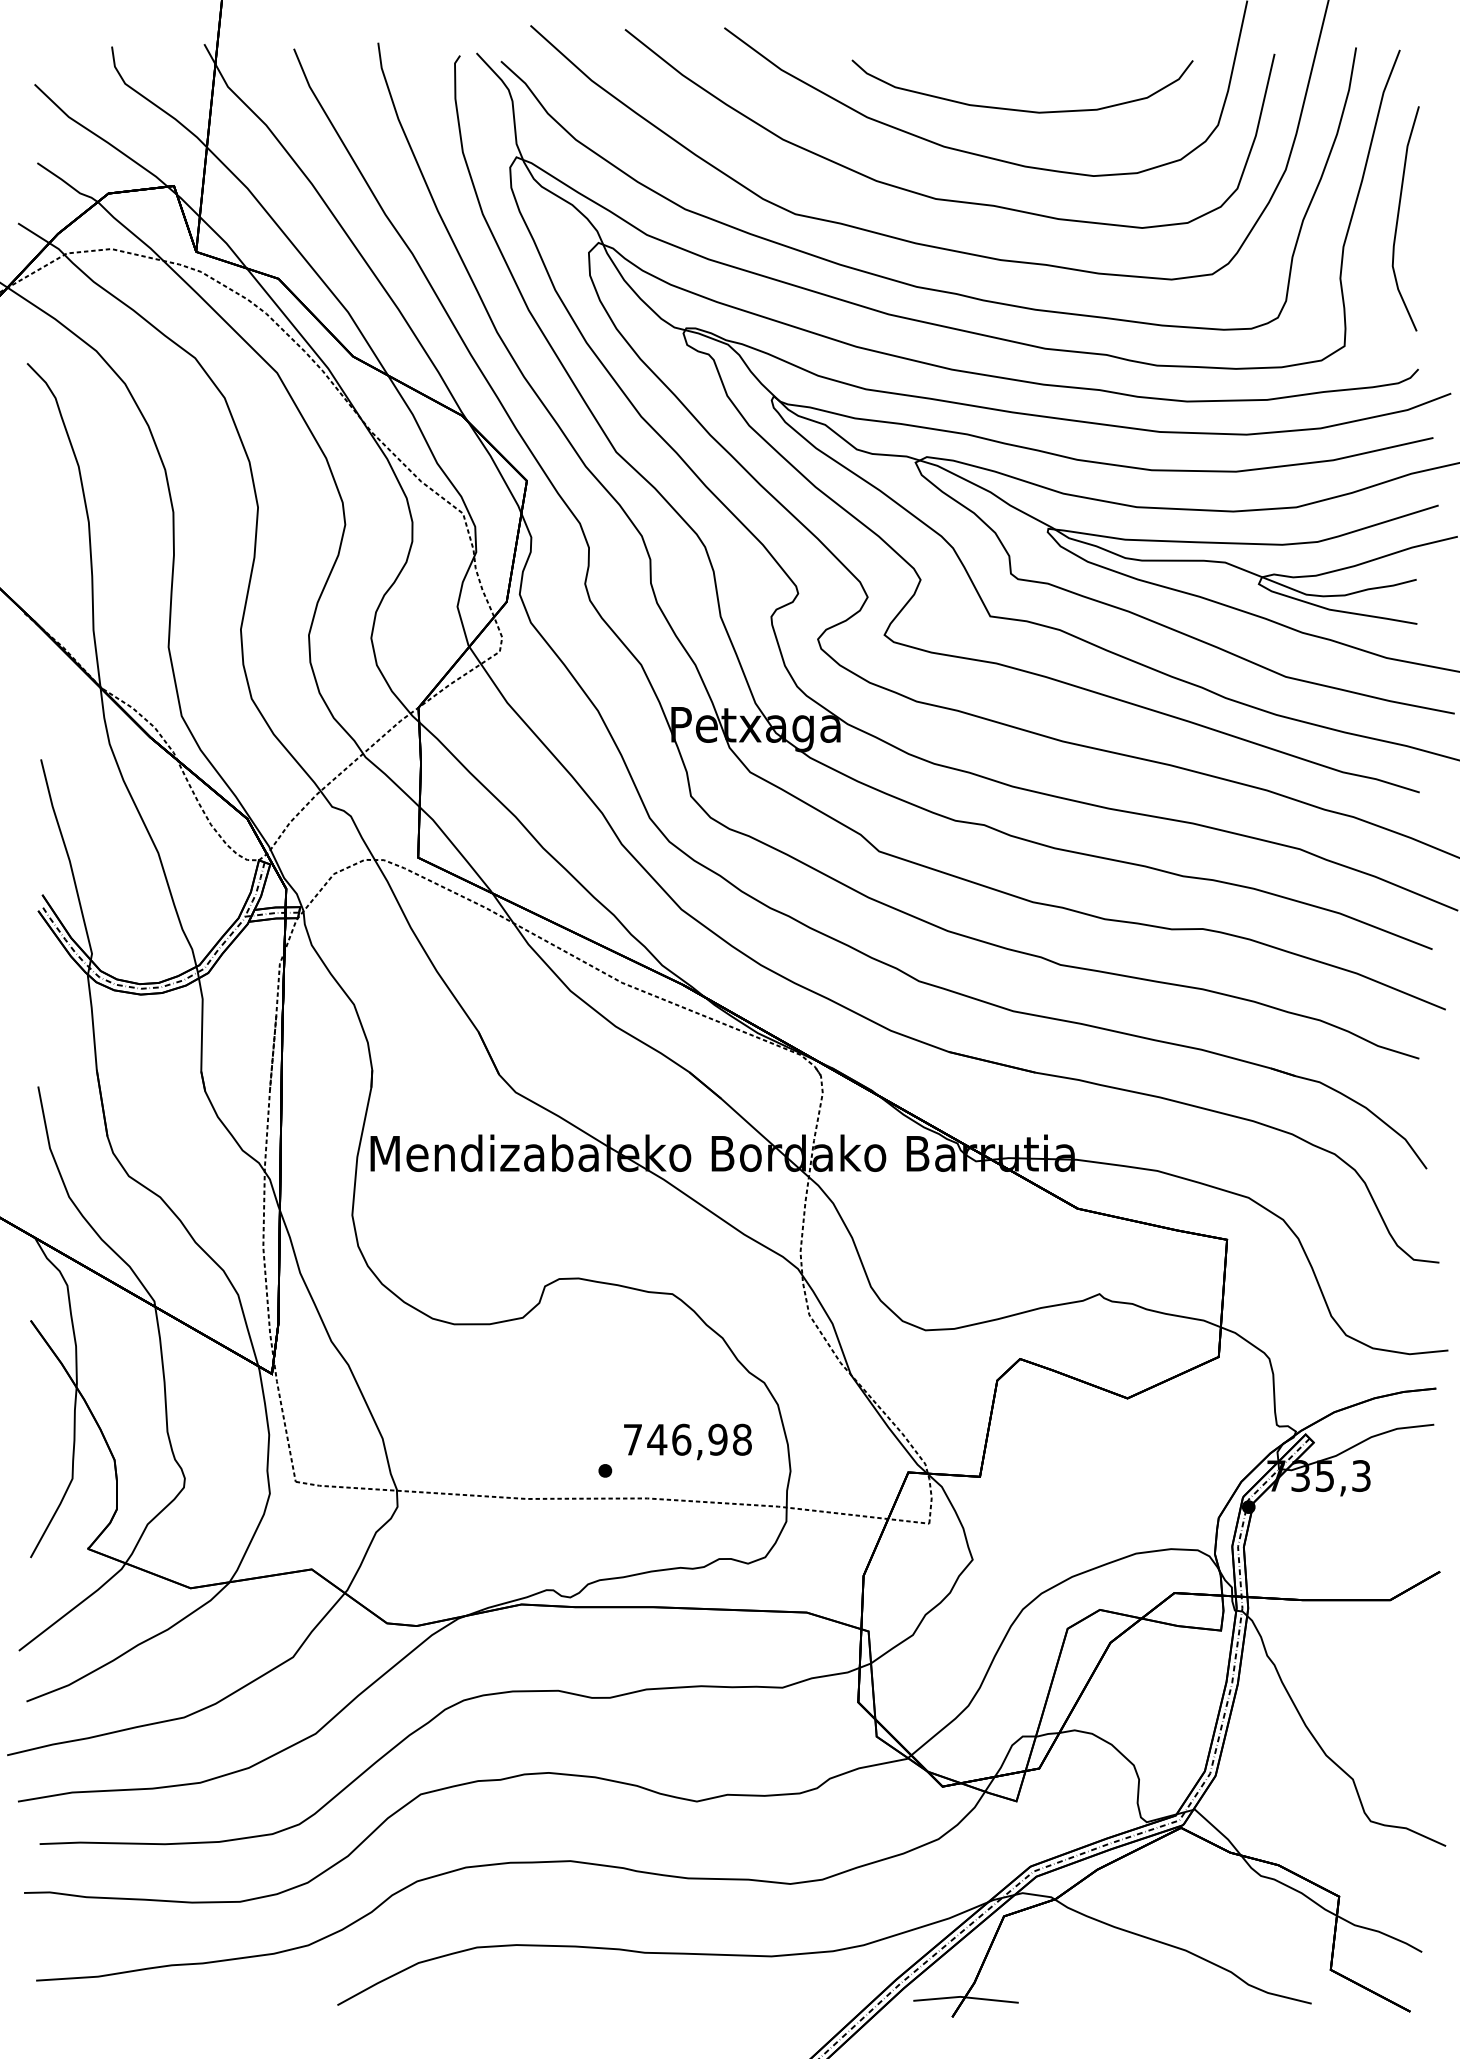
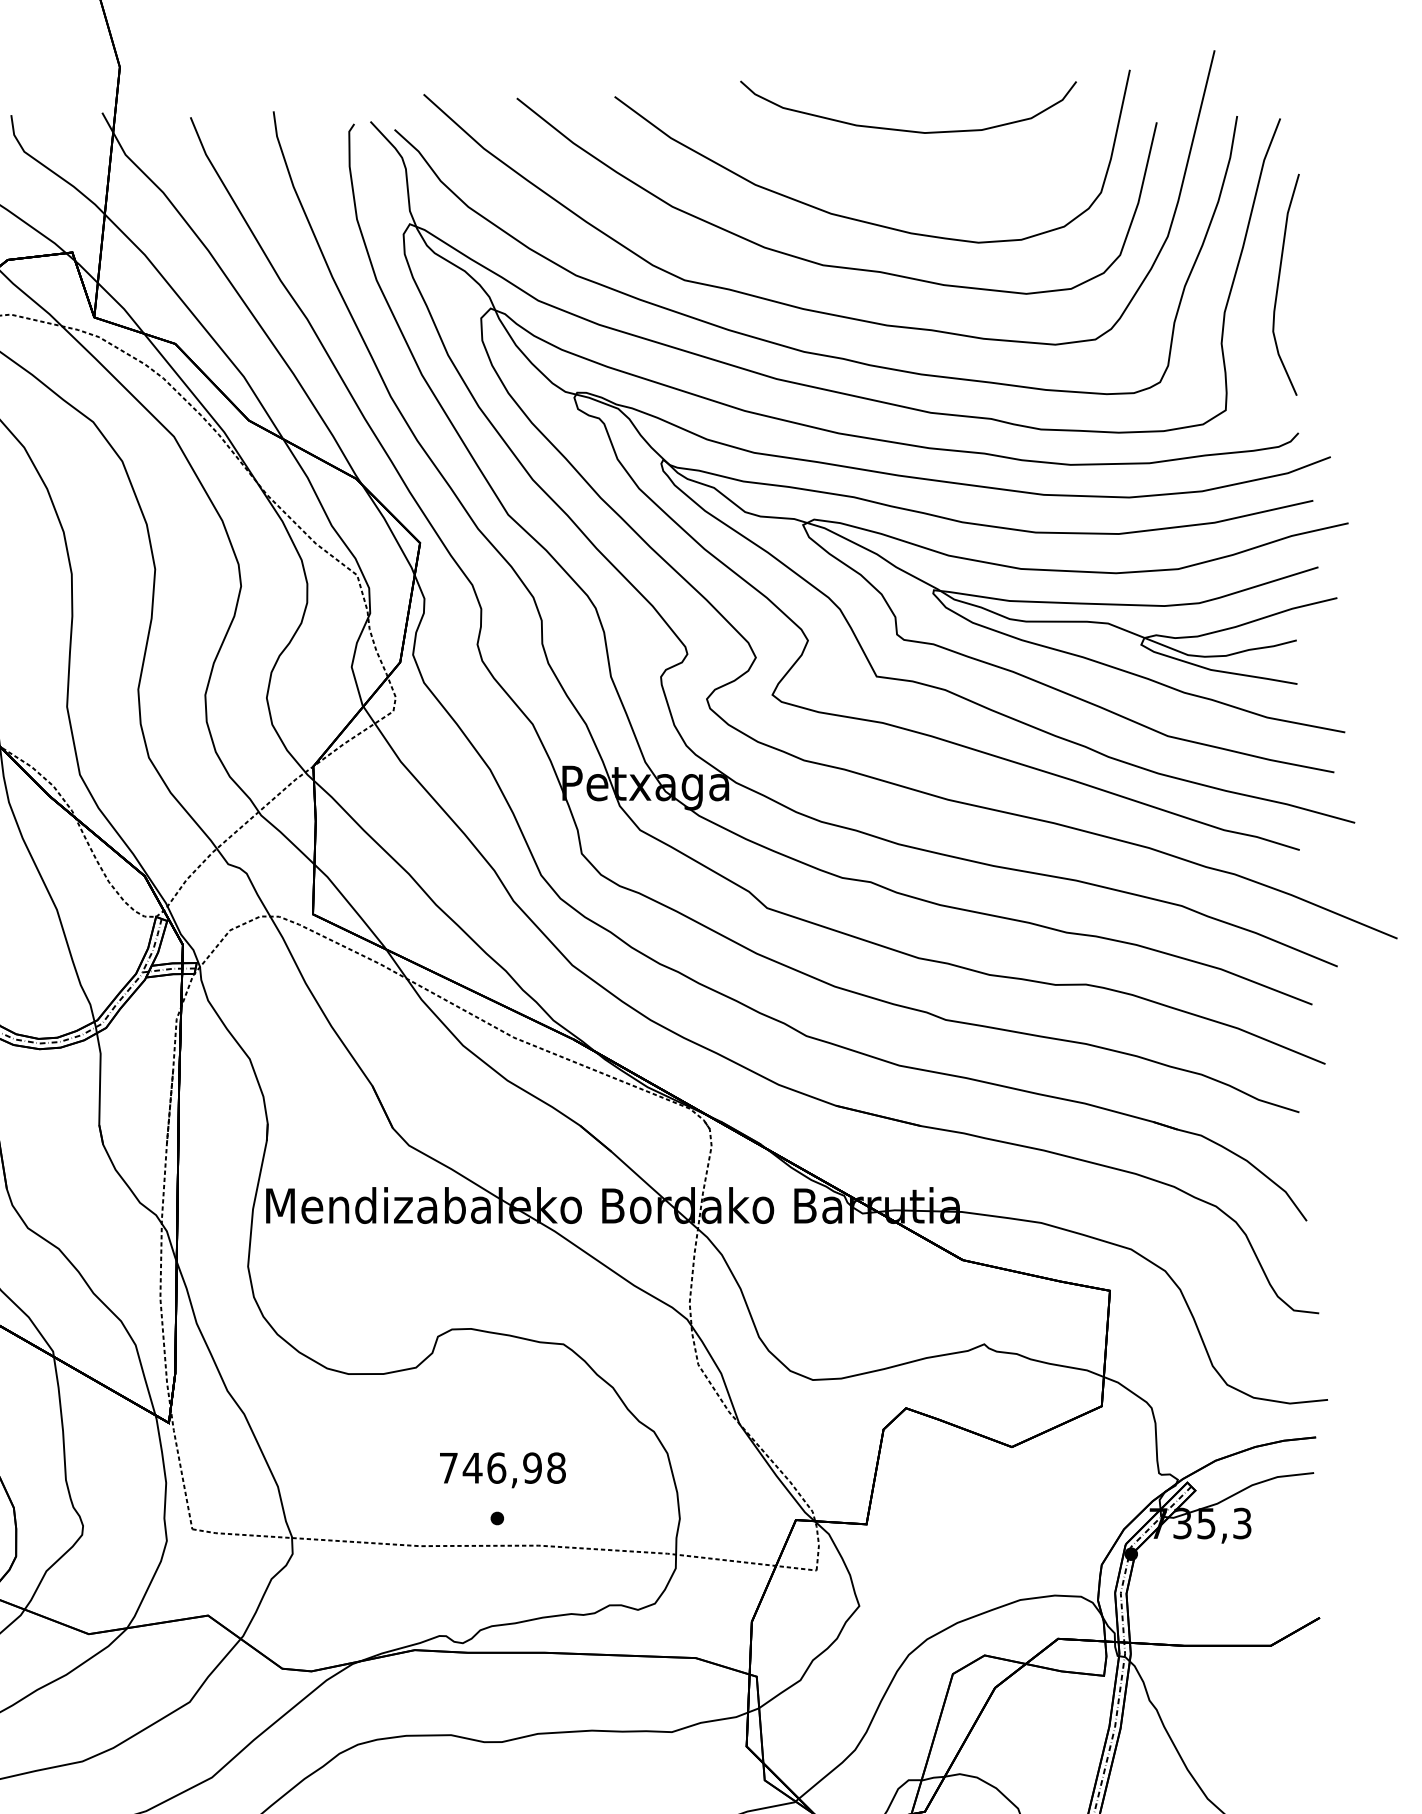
curve: (1021, 109) -> (907, 129), moved
text: (687, 1441) -> (502, 1469), moved

